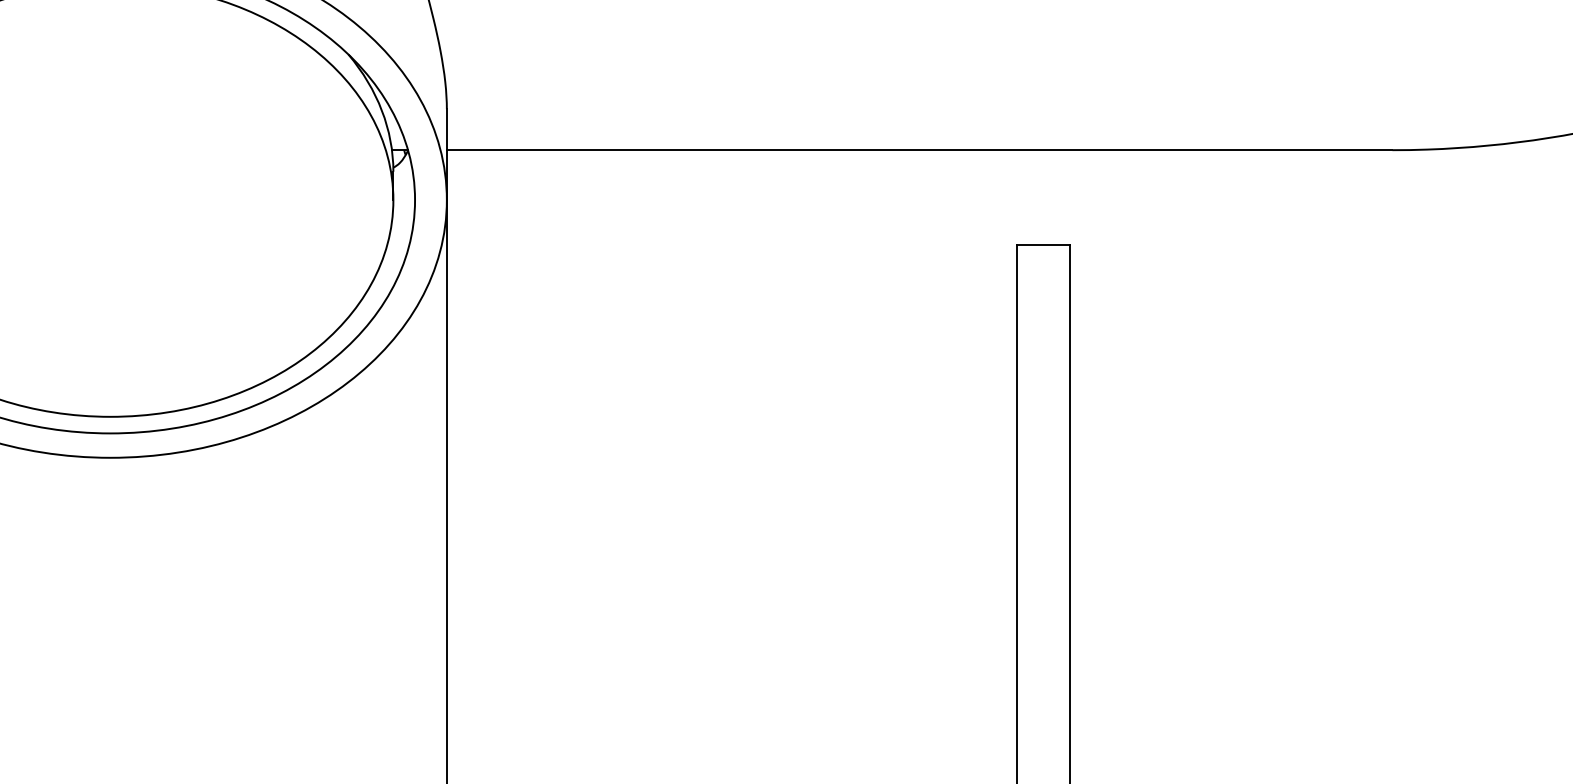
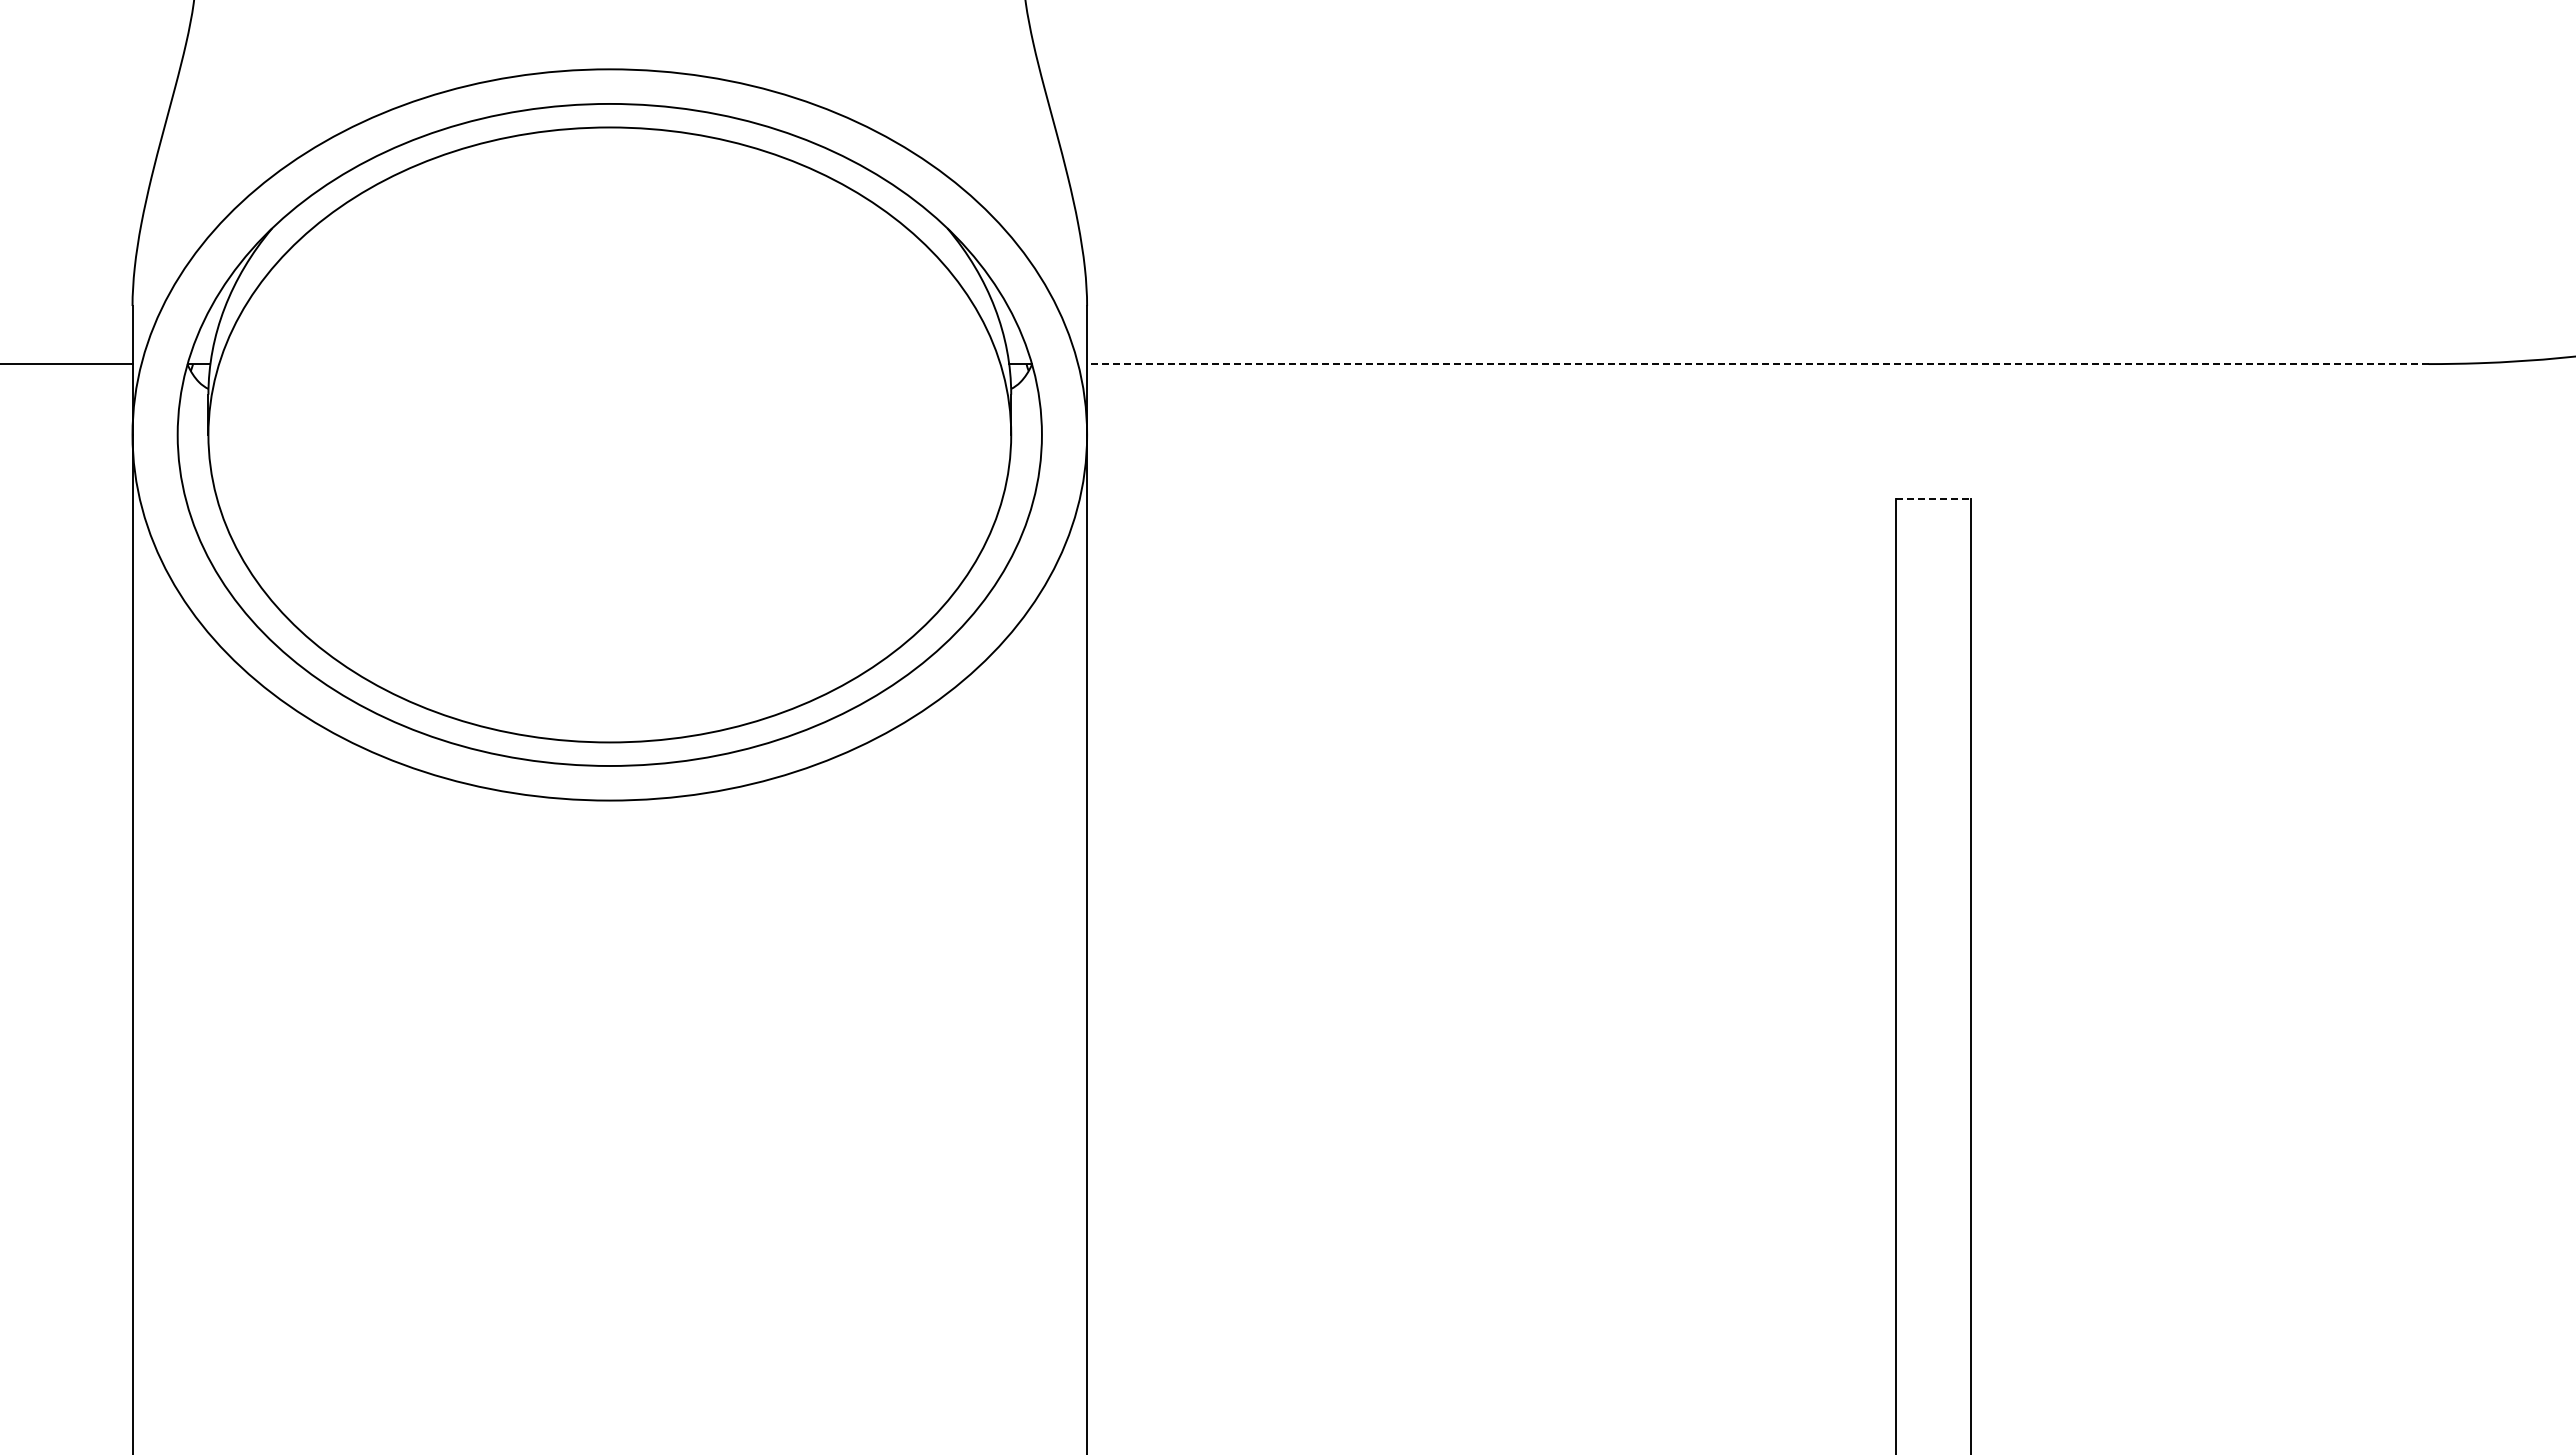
line: (919, 150) -> (1757, 364), solid -> dashed
line: (1043, 244) -> (1933, 498), solid -> dashed

